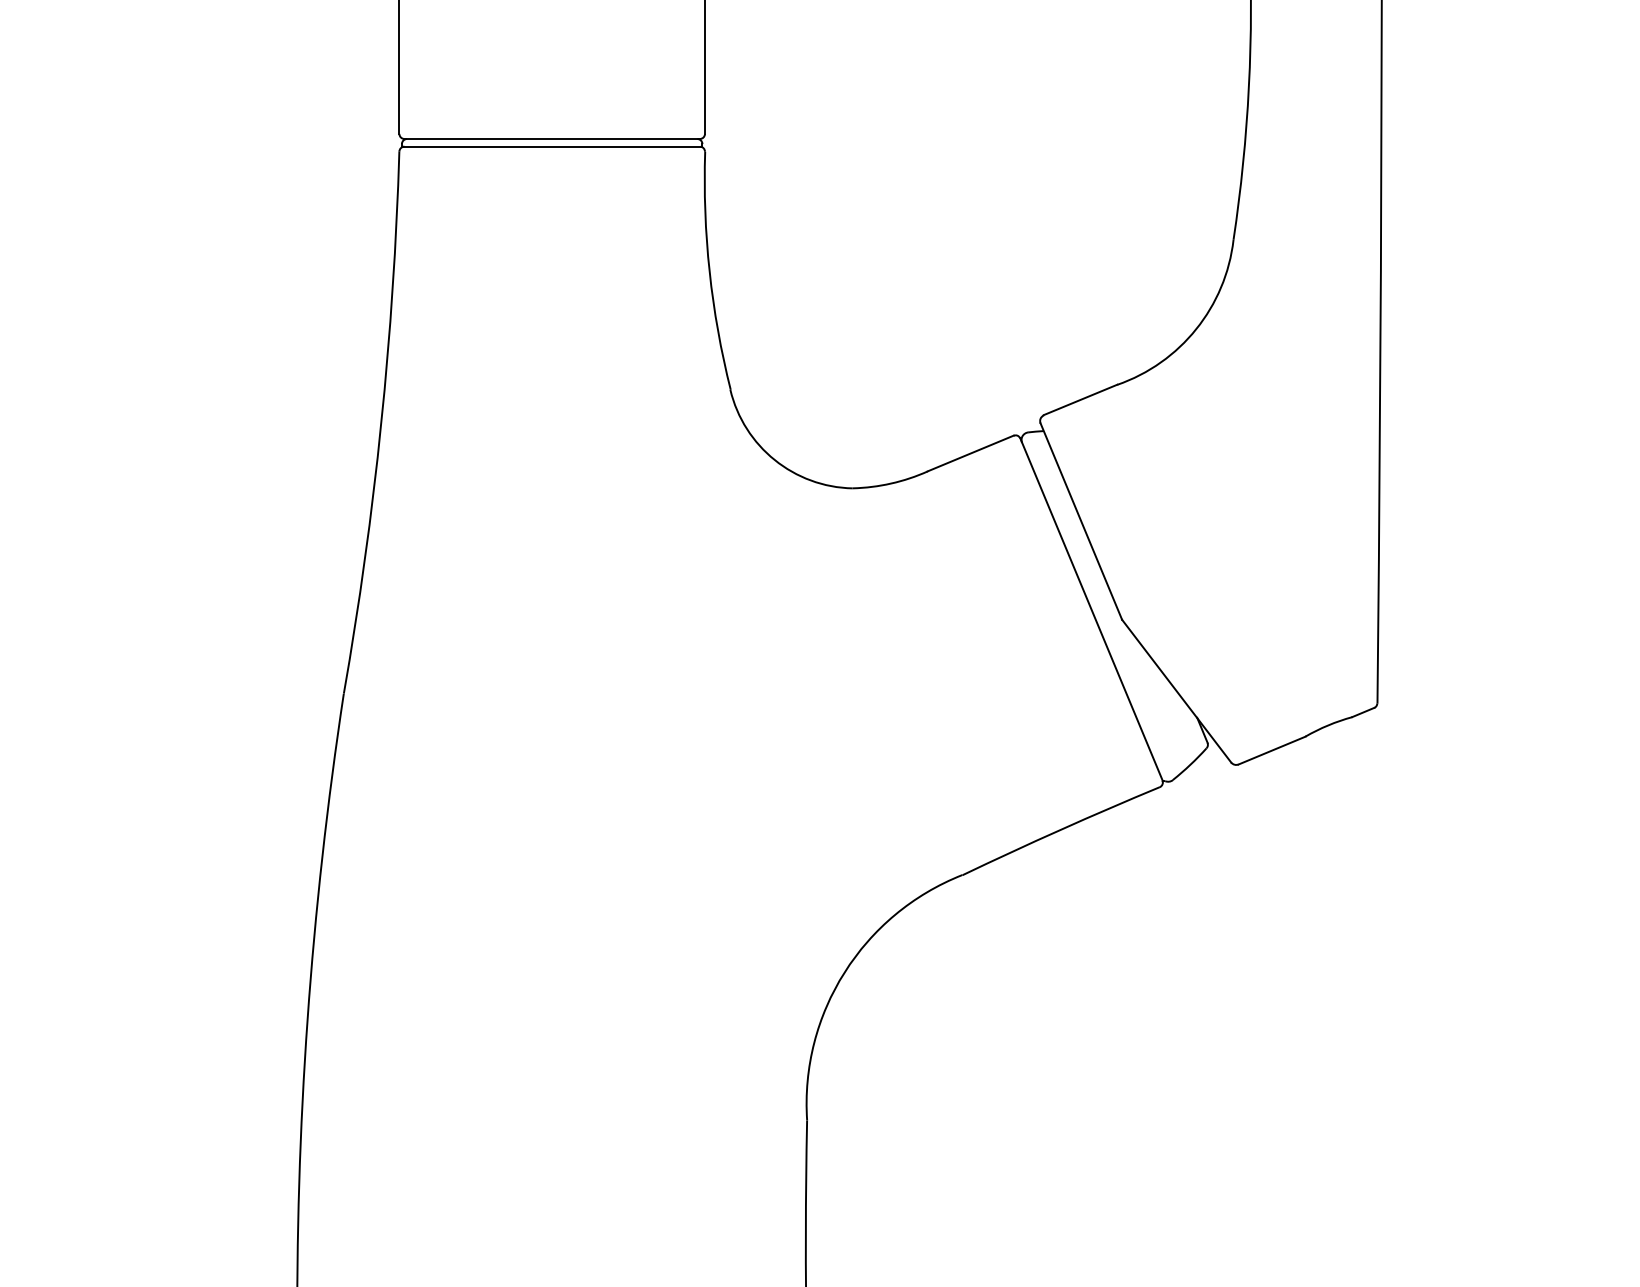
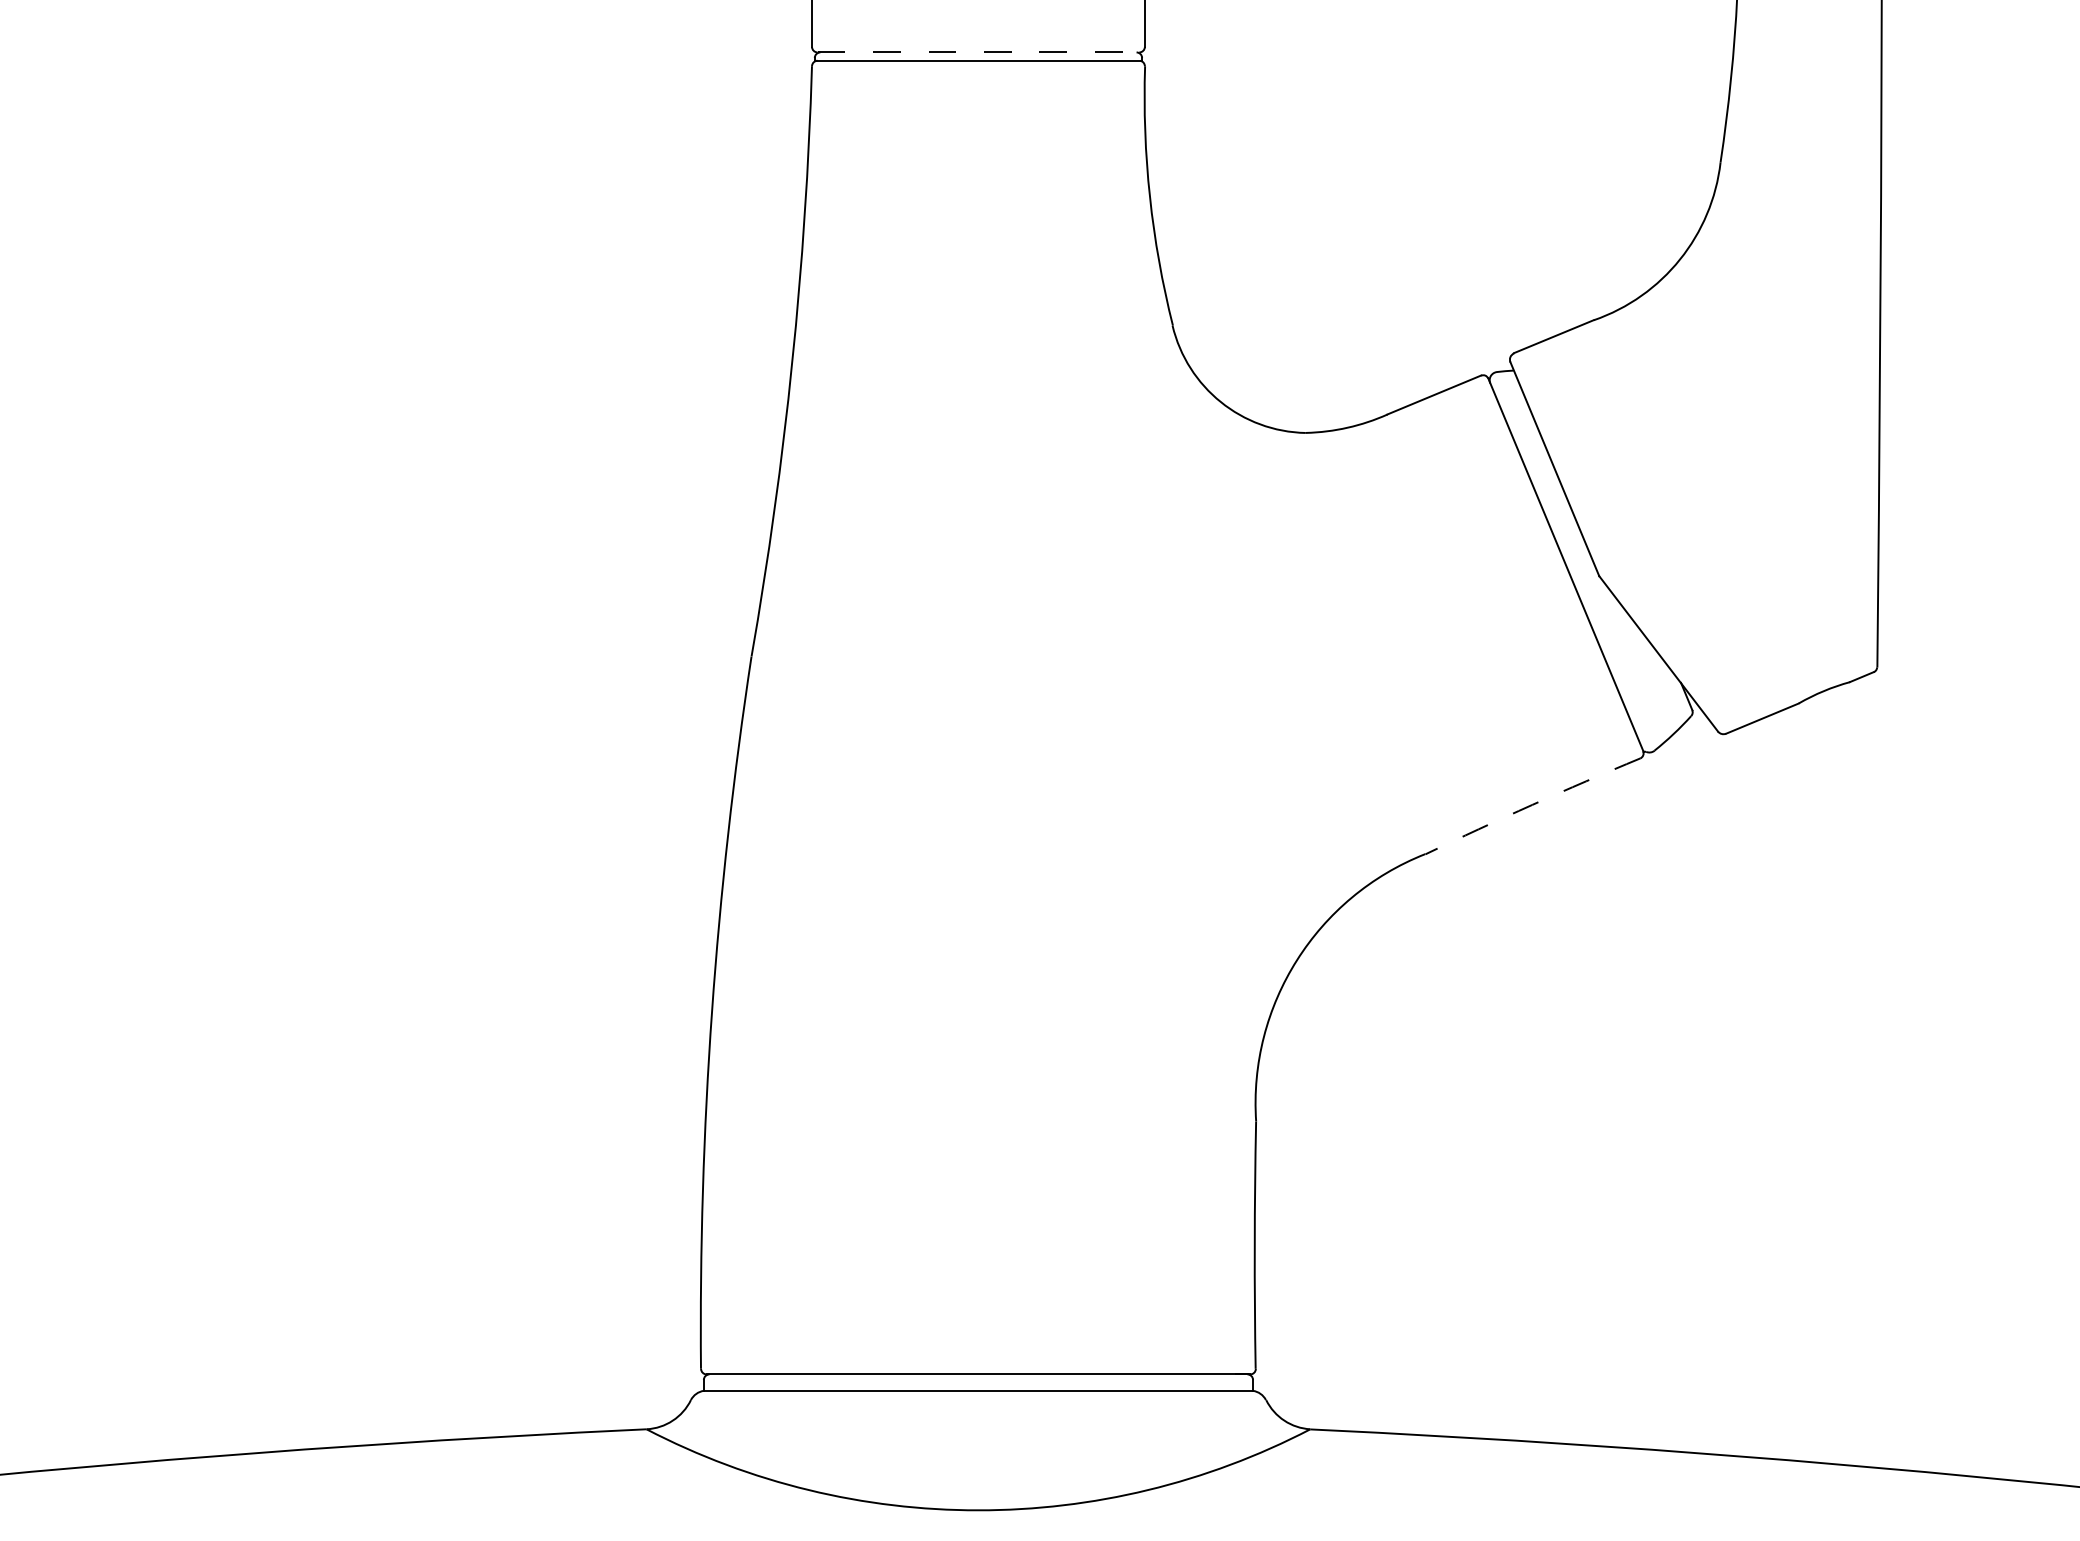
line: (552, 139) -> (978, 52), solid -> dashed
arc: (1060, 829) -> (1532, 804), solid -> dashed

